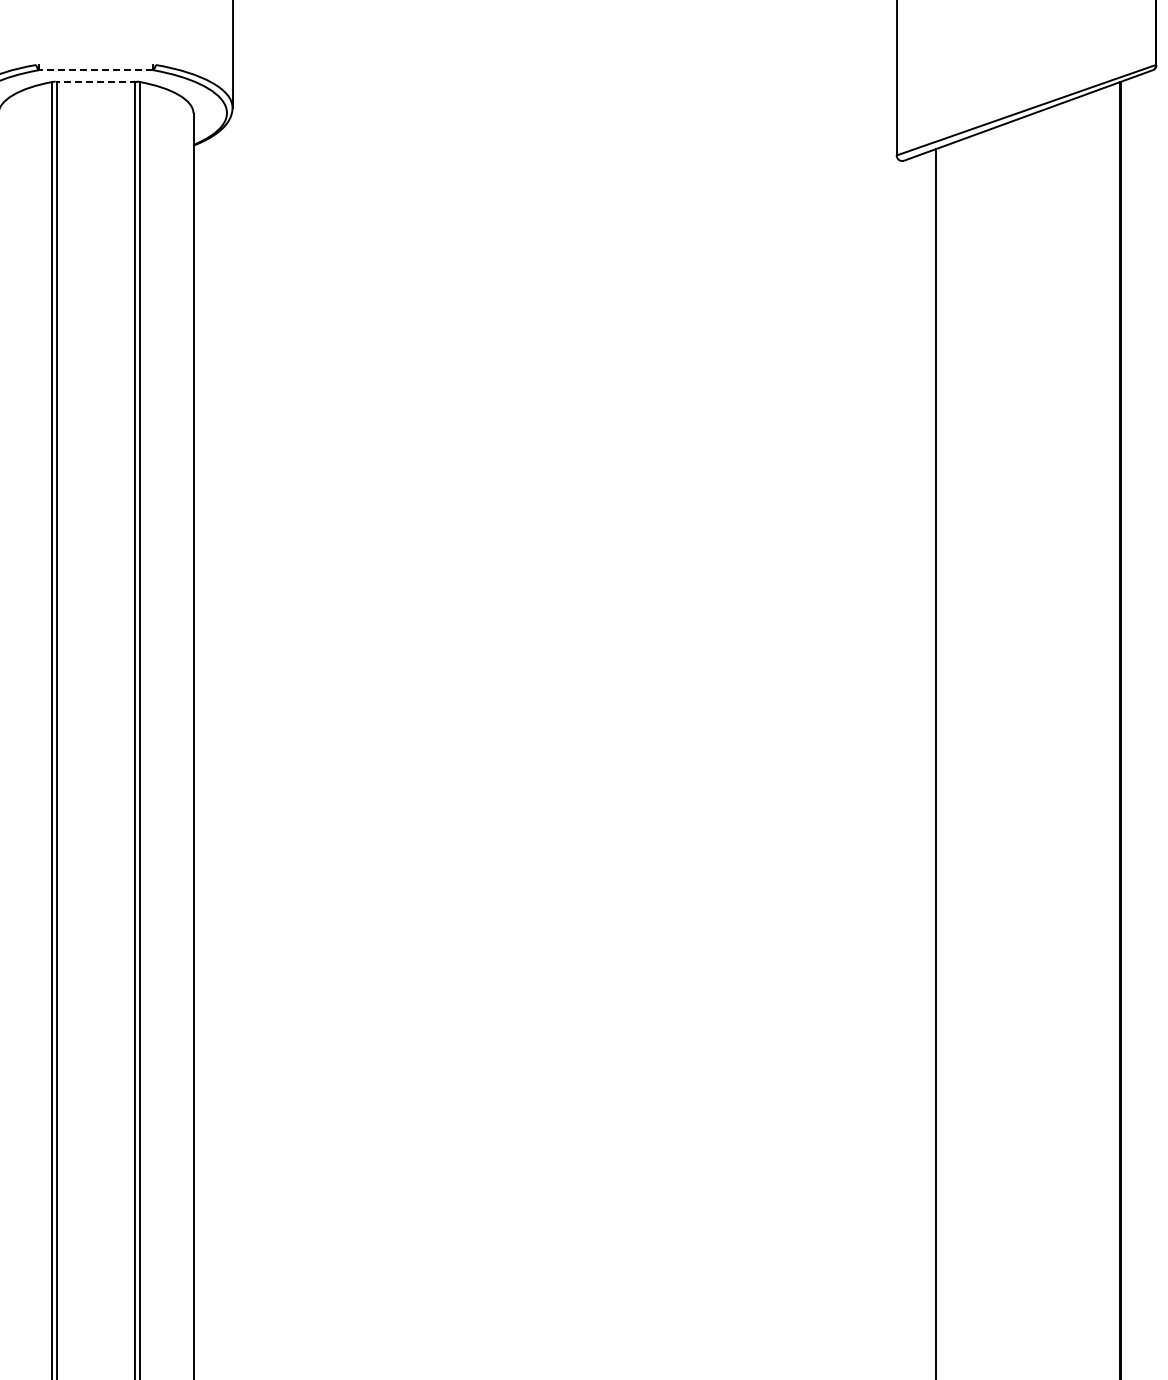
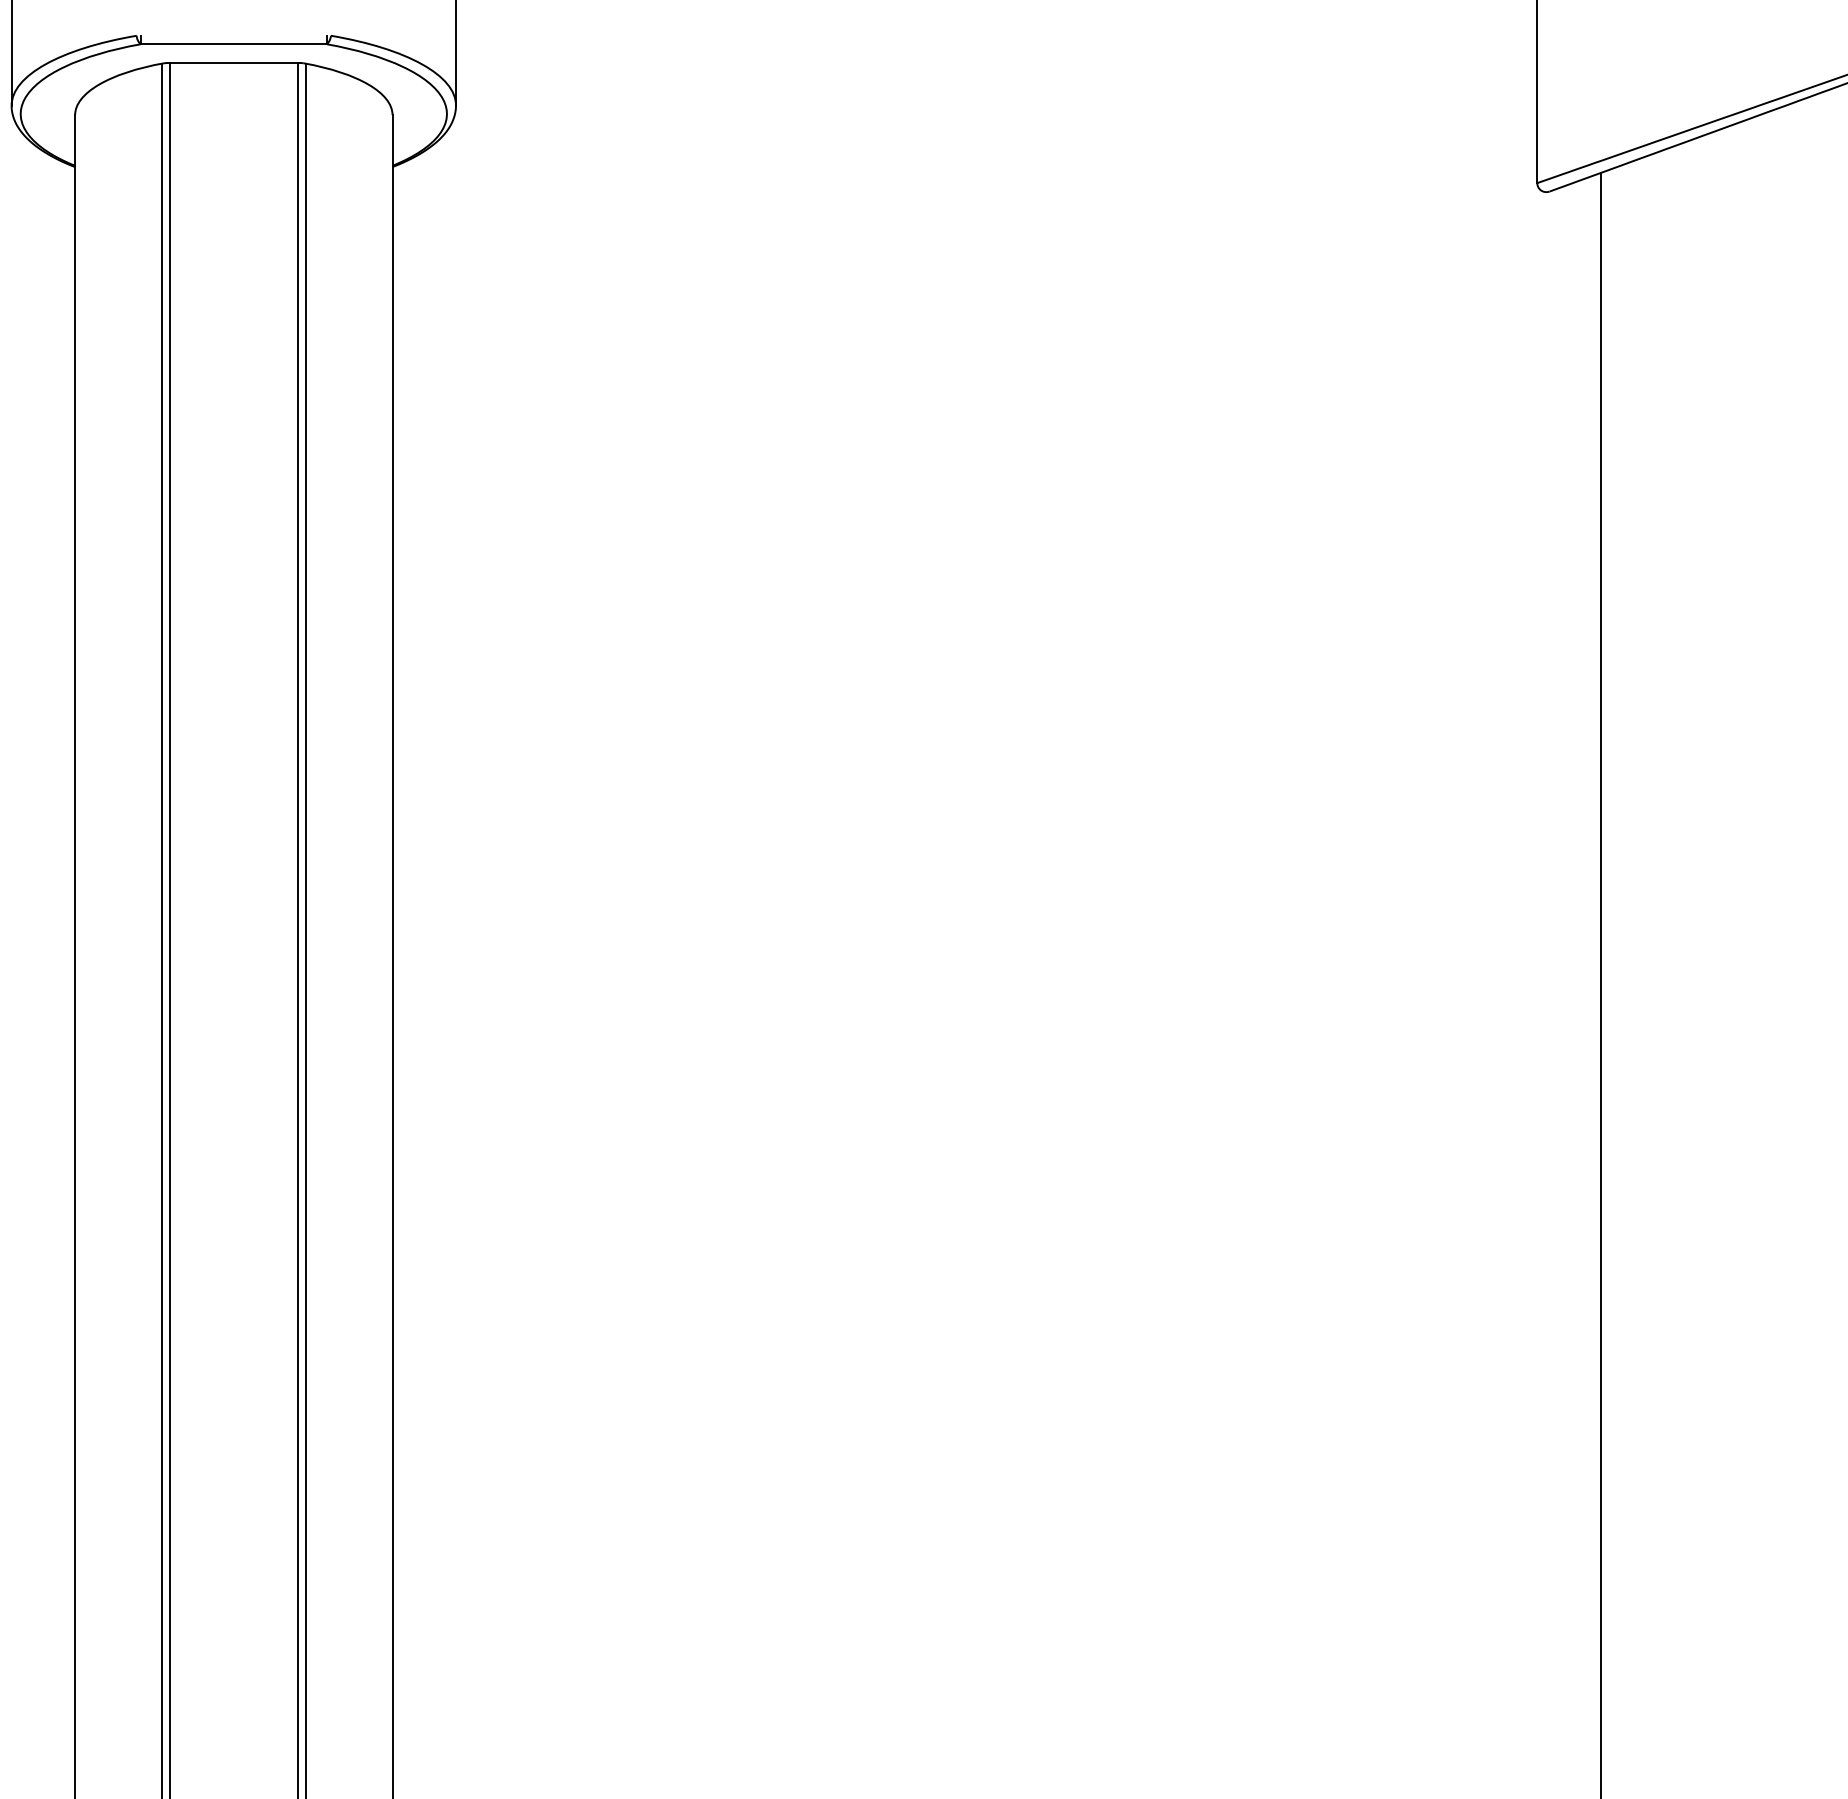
line: (95, 70) -> (232, 44), dashed -> solid
line: (95, 81) -> (232, 62), dashed -> solid

